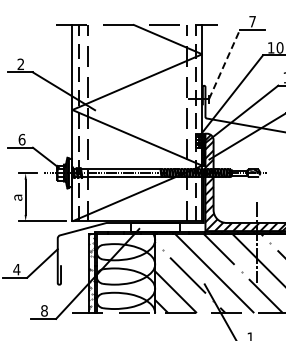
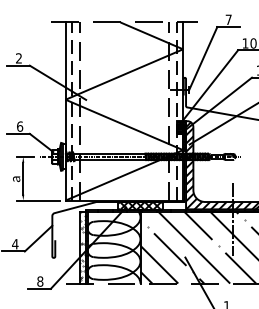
line: (224, 64) -> (203, 58), dashed -> solid
hatch: (154, 227) -> (139, 206), added

